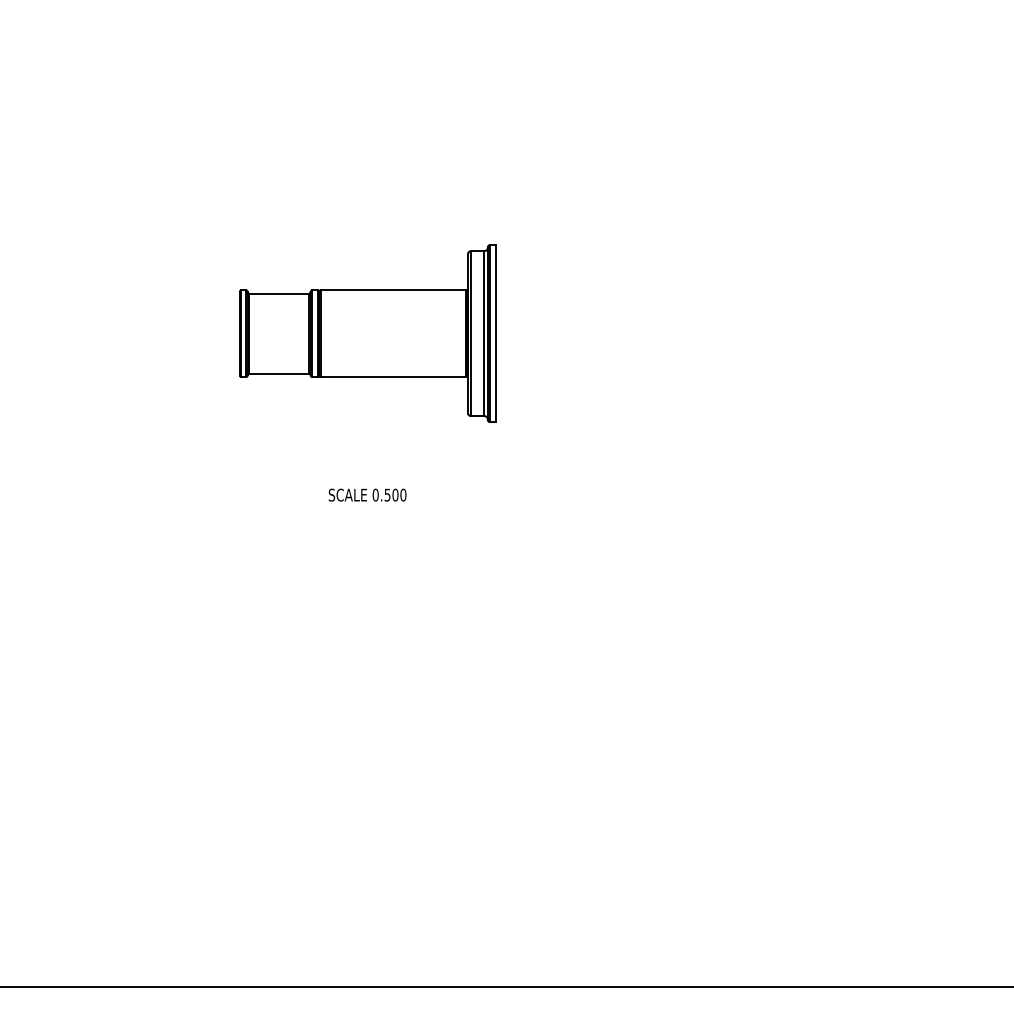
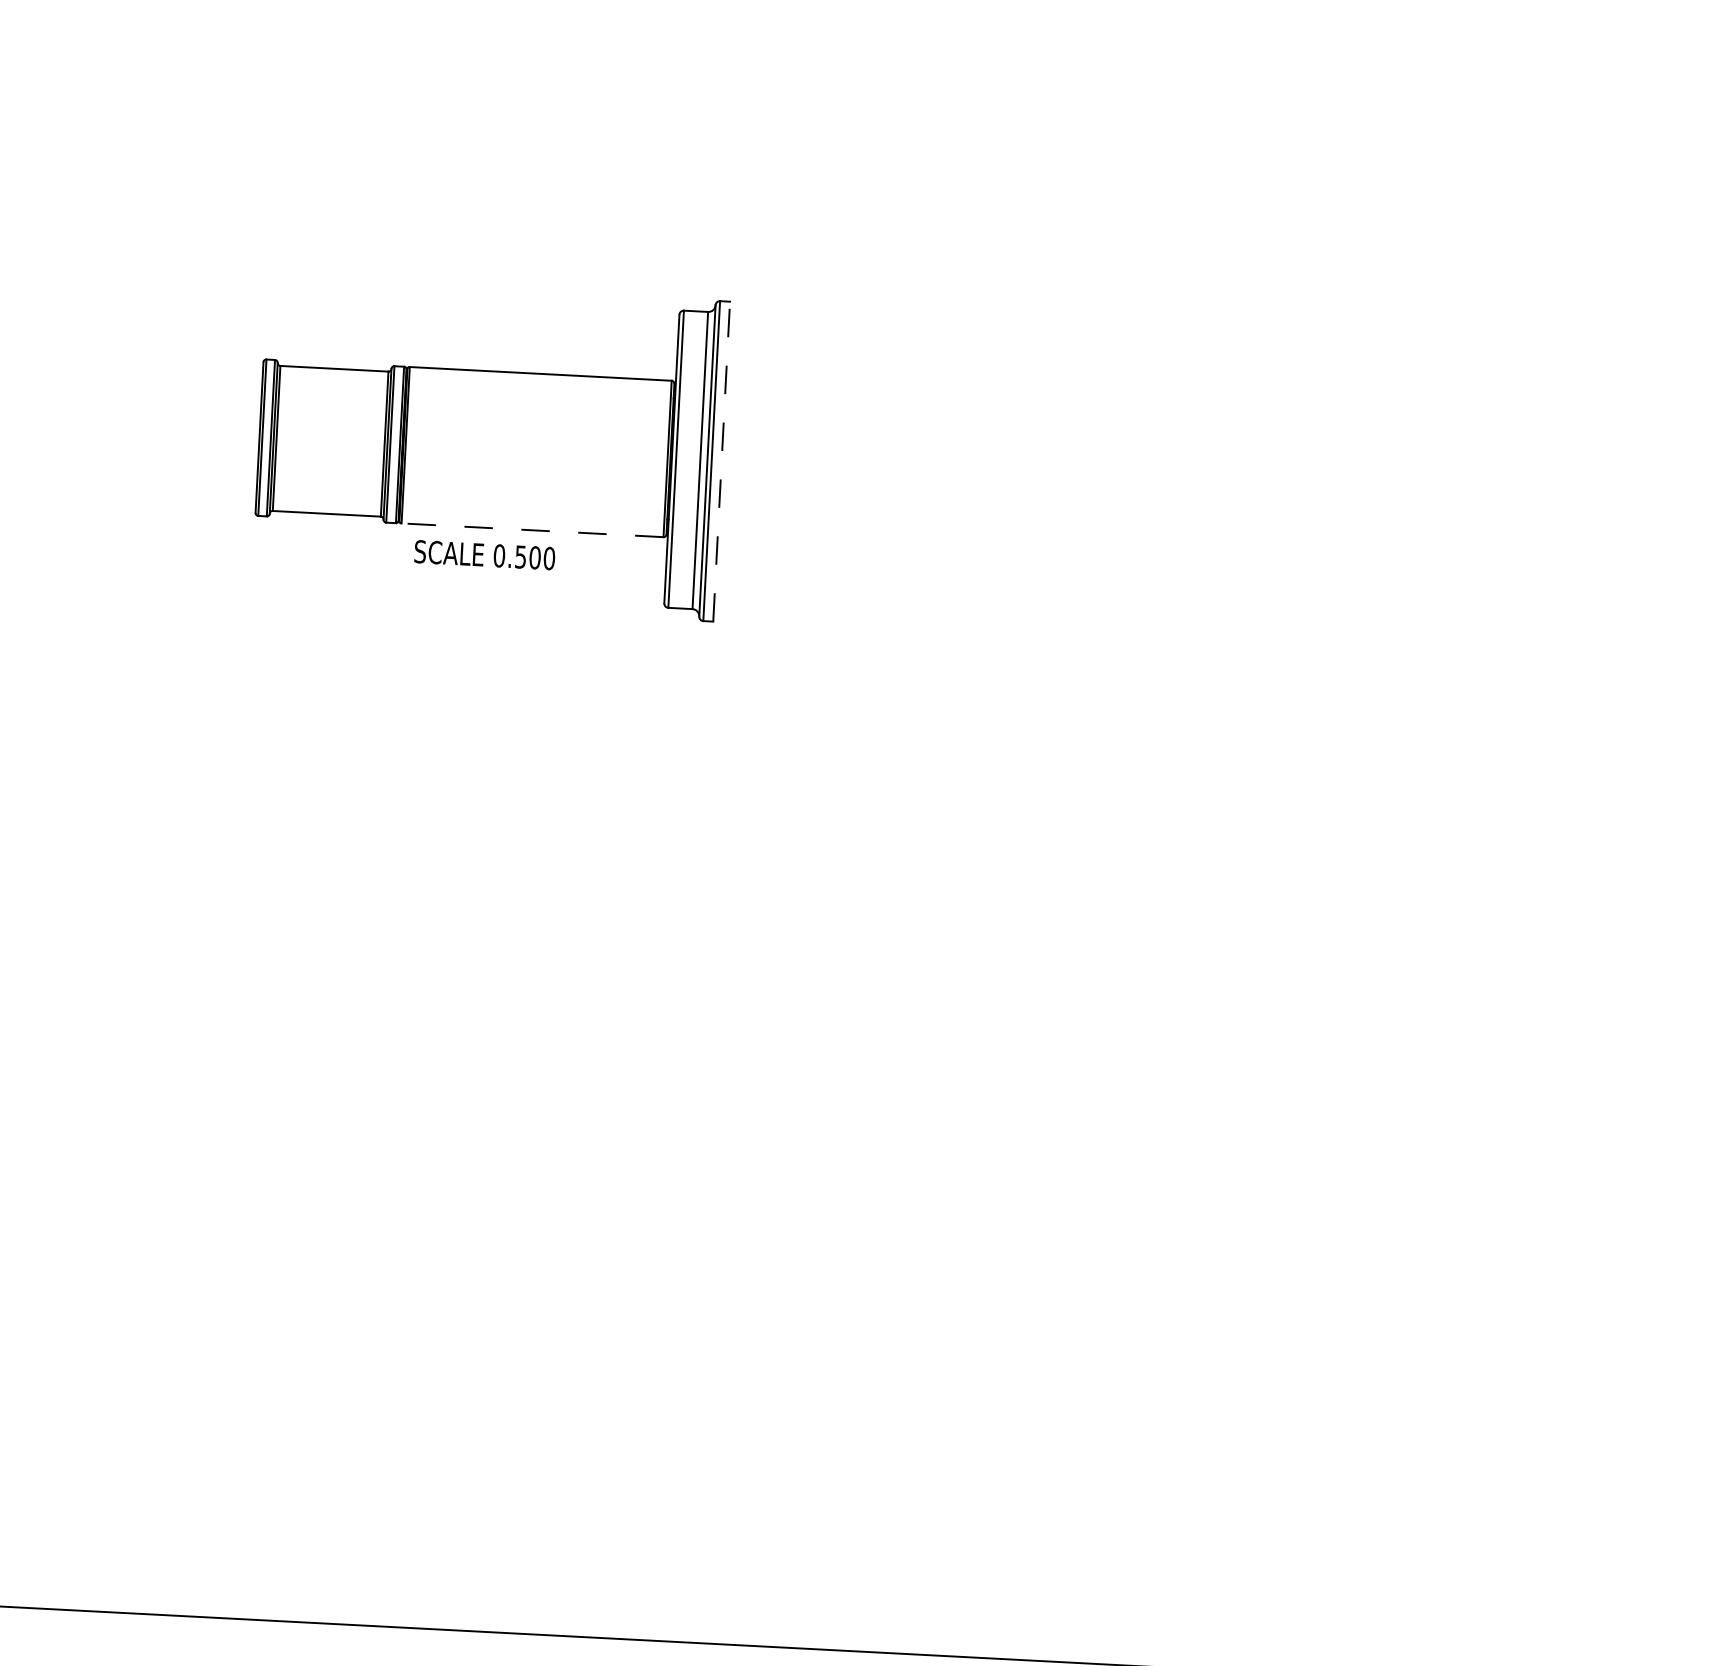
line: (495, 333) -> (721, 461), solid -> dashed
line: (393, 377) -> (532, 531), solid -> dashed
text: (367, 494) -> (484, 553), moved

